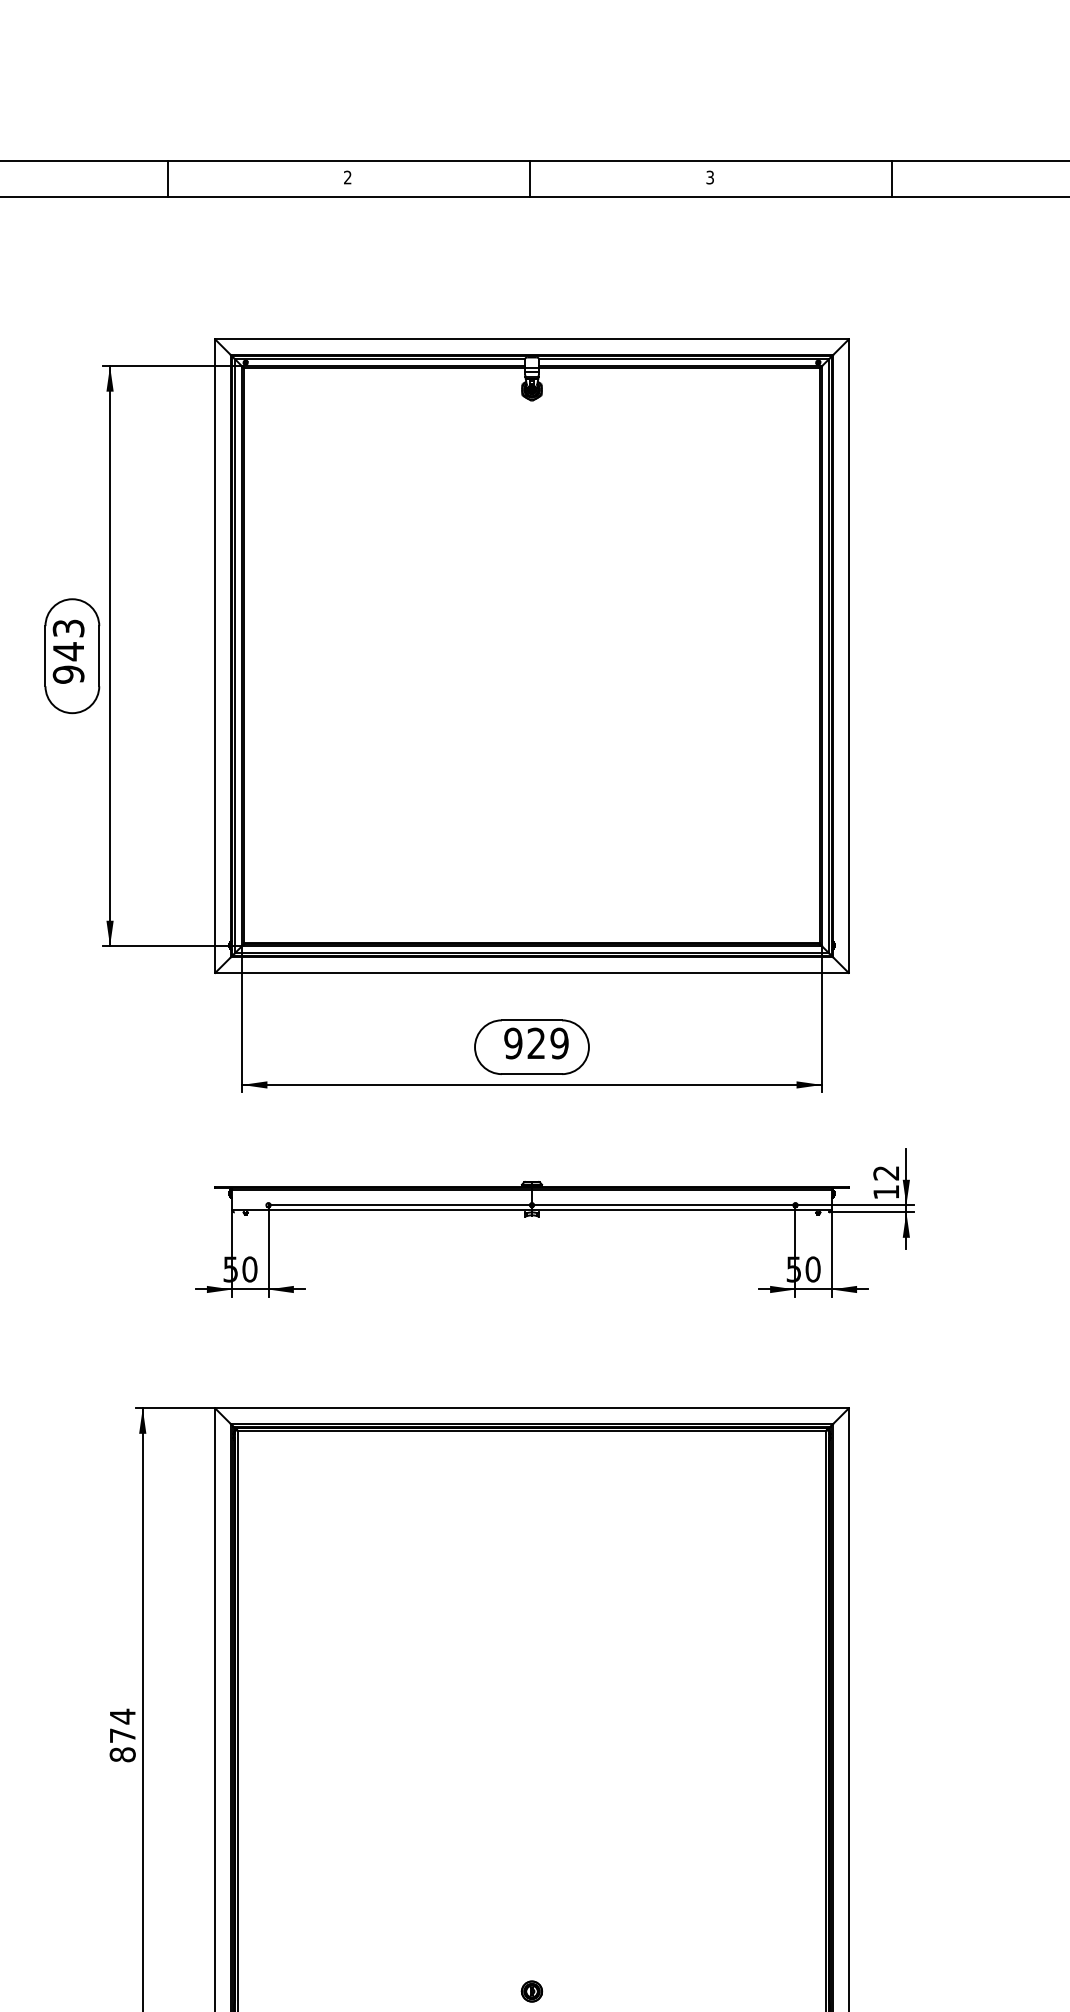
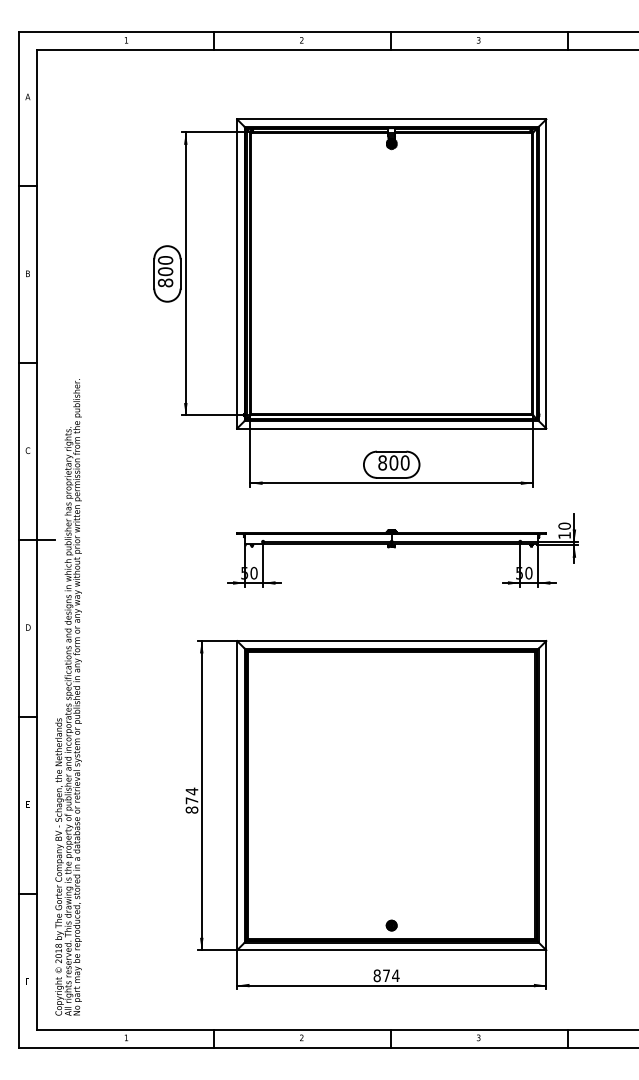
text: (68, 651) -> (165, 271), 943 -> 800
text: (535, 1042) -> (393, 462), 929 -> 800
text: (886, 1171) -> (564, 525), 12 -> 10

